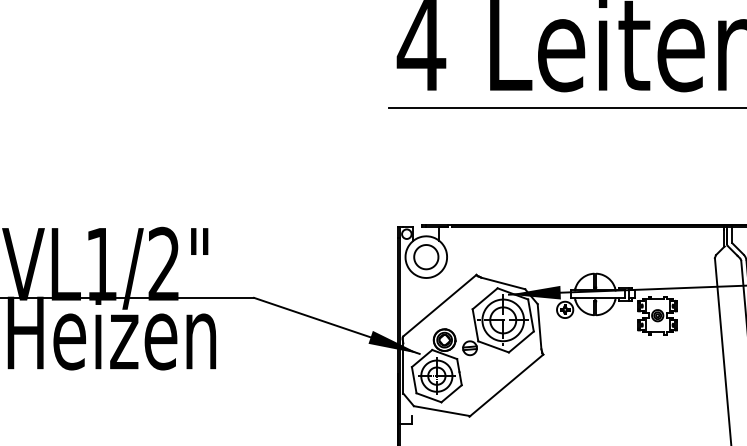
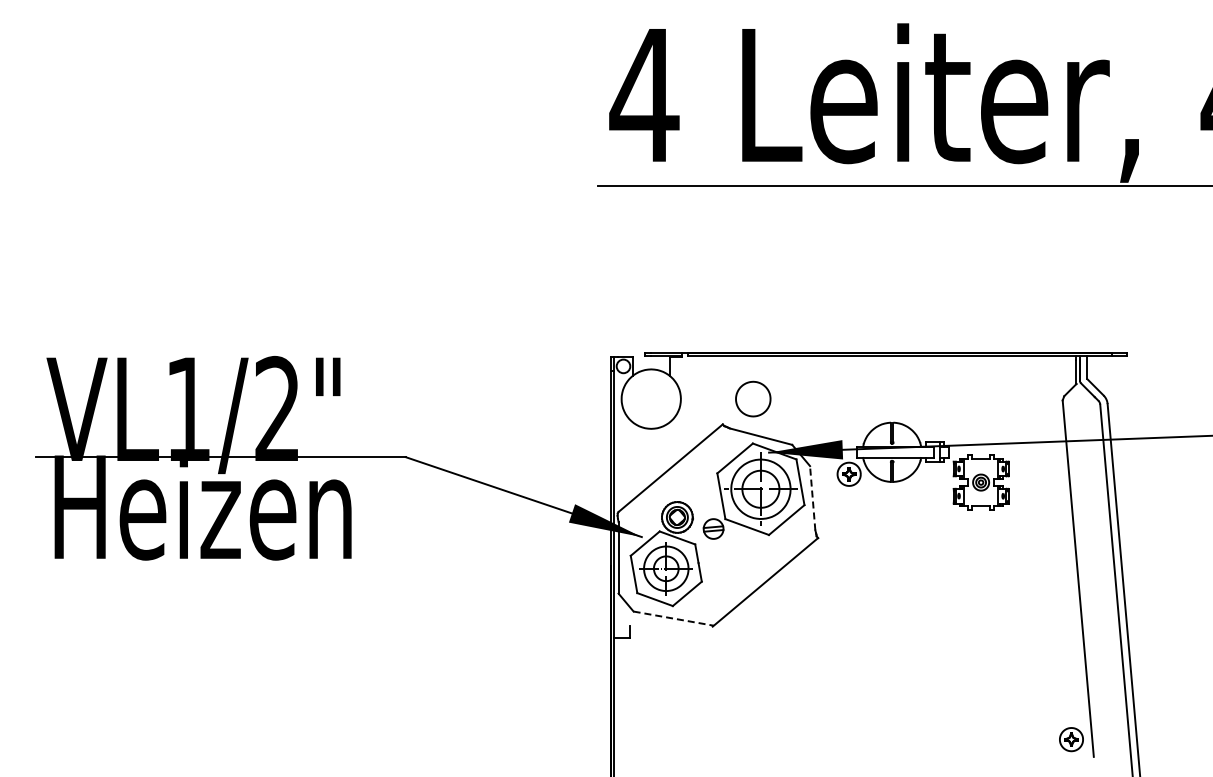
part: (426, 256) -> (753, 398), moved
line: (539, 326) -> (812, 497), solid -> dashed
line: (441, 411) -> (673, 618), solid -> dashed

